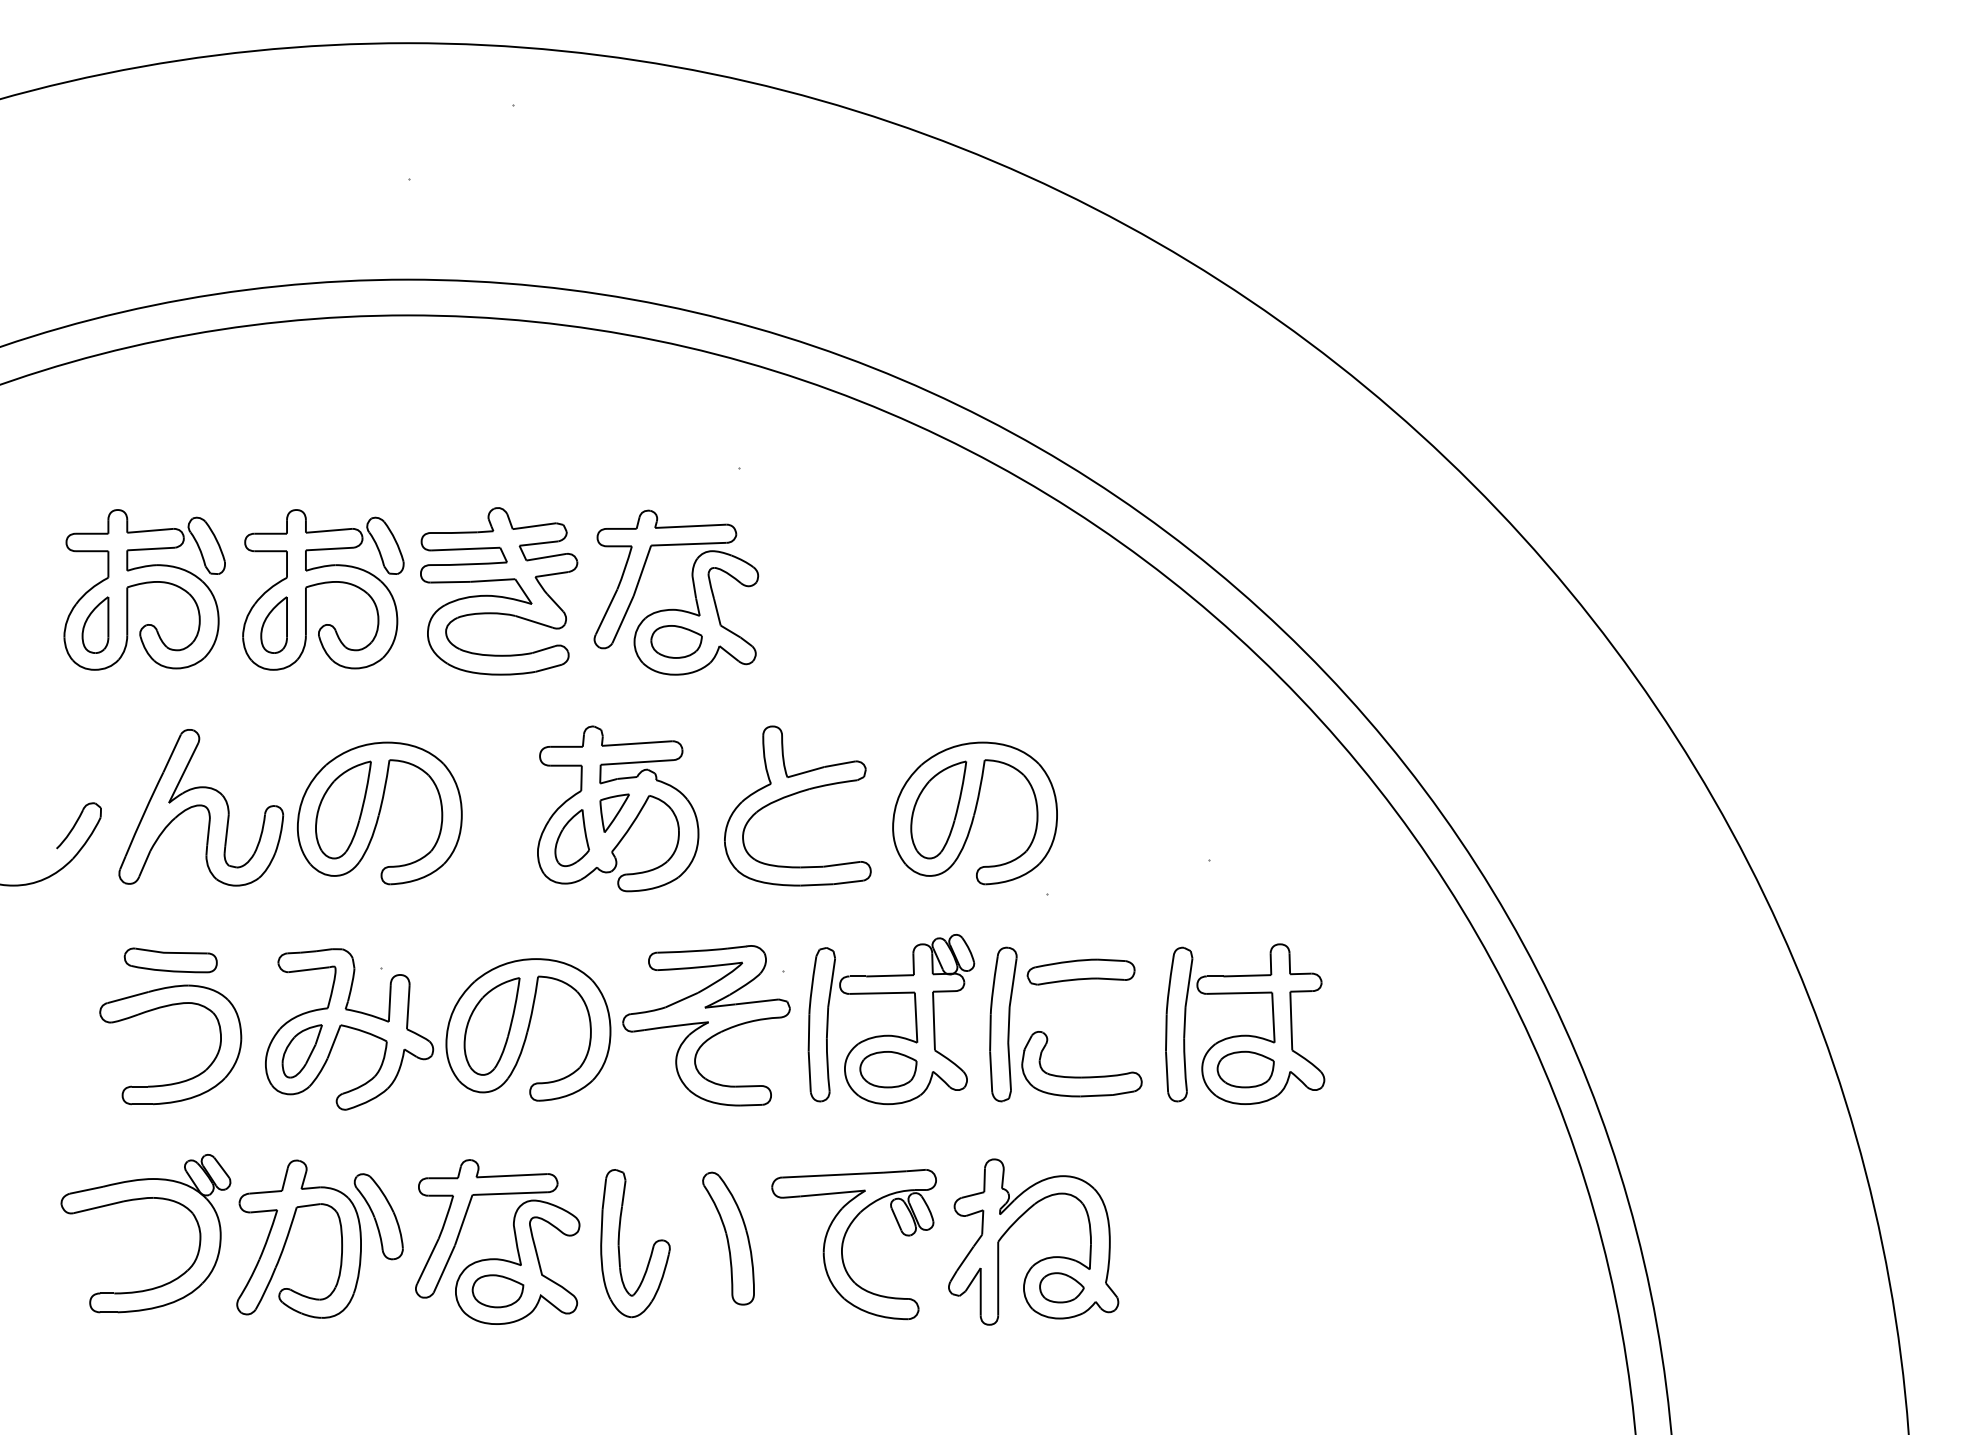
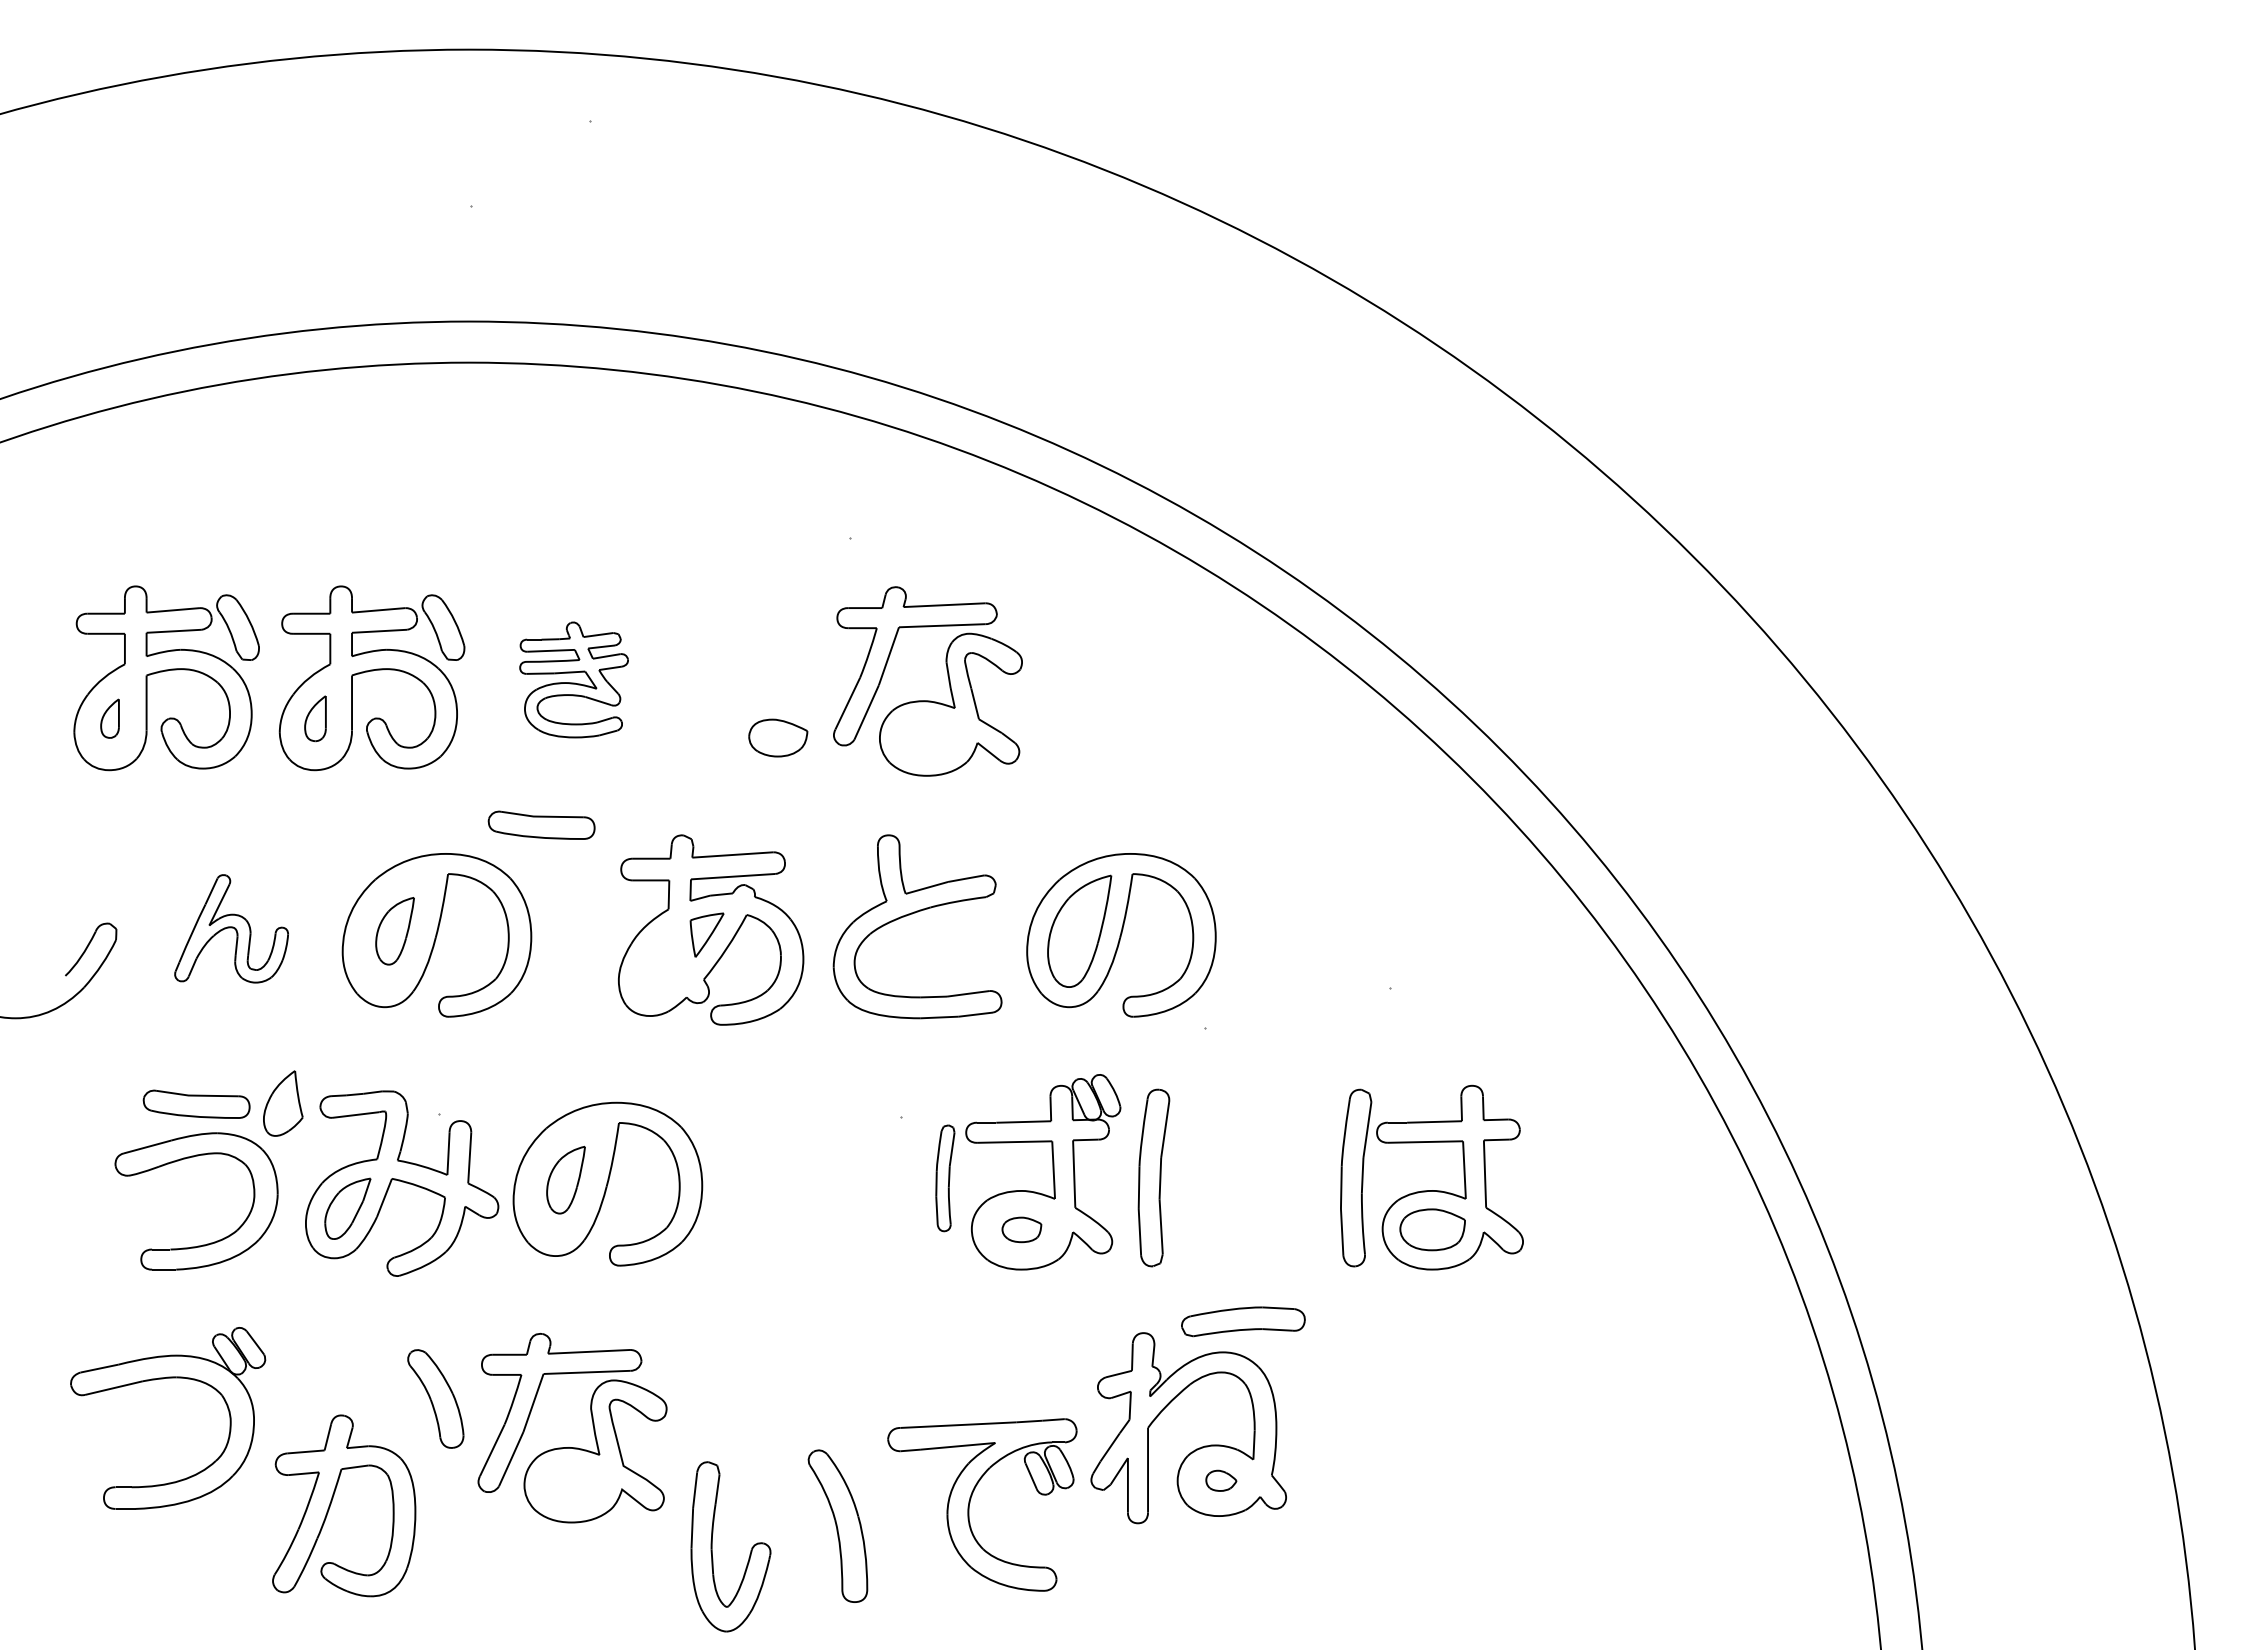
part: (498, 590) -> (573, 679), size x0.6
part: (675, 609) -> (927, 700), moved
part: (94, 624) -> (109, 718), size x0.6
part: (274, 624) -> (315, 718), size x0.7
part: (470, 717) -> (541, 824), added
part: (201, 807) -> (231, 928), size x0.6
part: (342, 809) -> (394, 930), size x0.6
part: (572, 837) -> (283, 1103), moved
part: (1081, 971) -> (1243, 1321), moved
part: (822, 1024) -> (945, 1178), size x0.6
part: (491, 1025) -> (565, 1179), size x0.6
part: (706, 1025) -> (812, 1179), removed
part: (888, 1069) -> (1021, 1229), size x0.6
part: (1081, 1077) -> (1243, 1238), removed
part: (288, 1235) -> (332, 1501), moved
part: (728, 1238) -> (837, 1525), moved
part: (619, 1243) -> (712, 1546), moved
part: (843, 1243) -> (970, 1503), moved
part: (1062, 1287) -> (1221, 1480), size x0.6
part: (497, 1291) -> (572, 1484), removed

